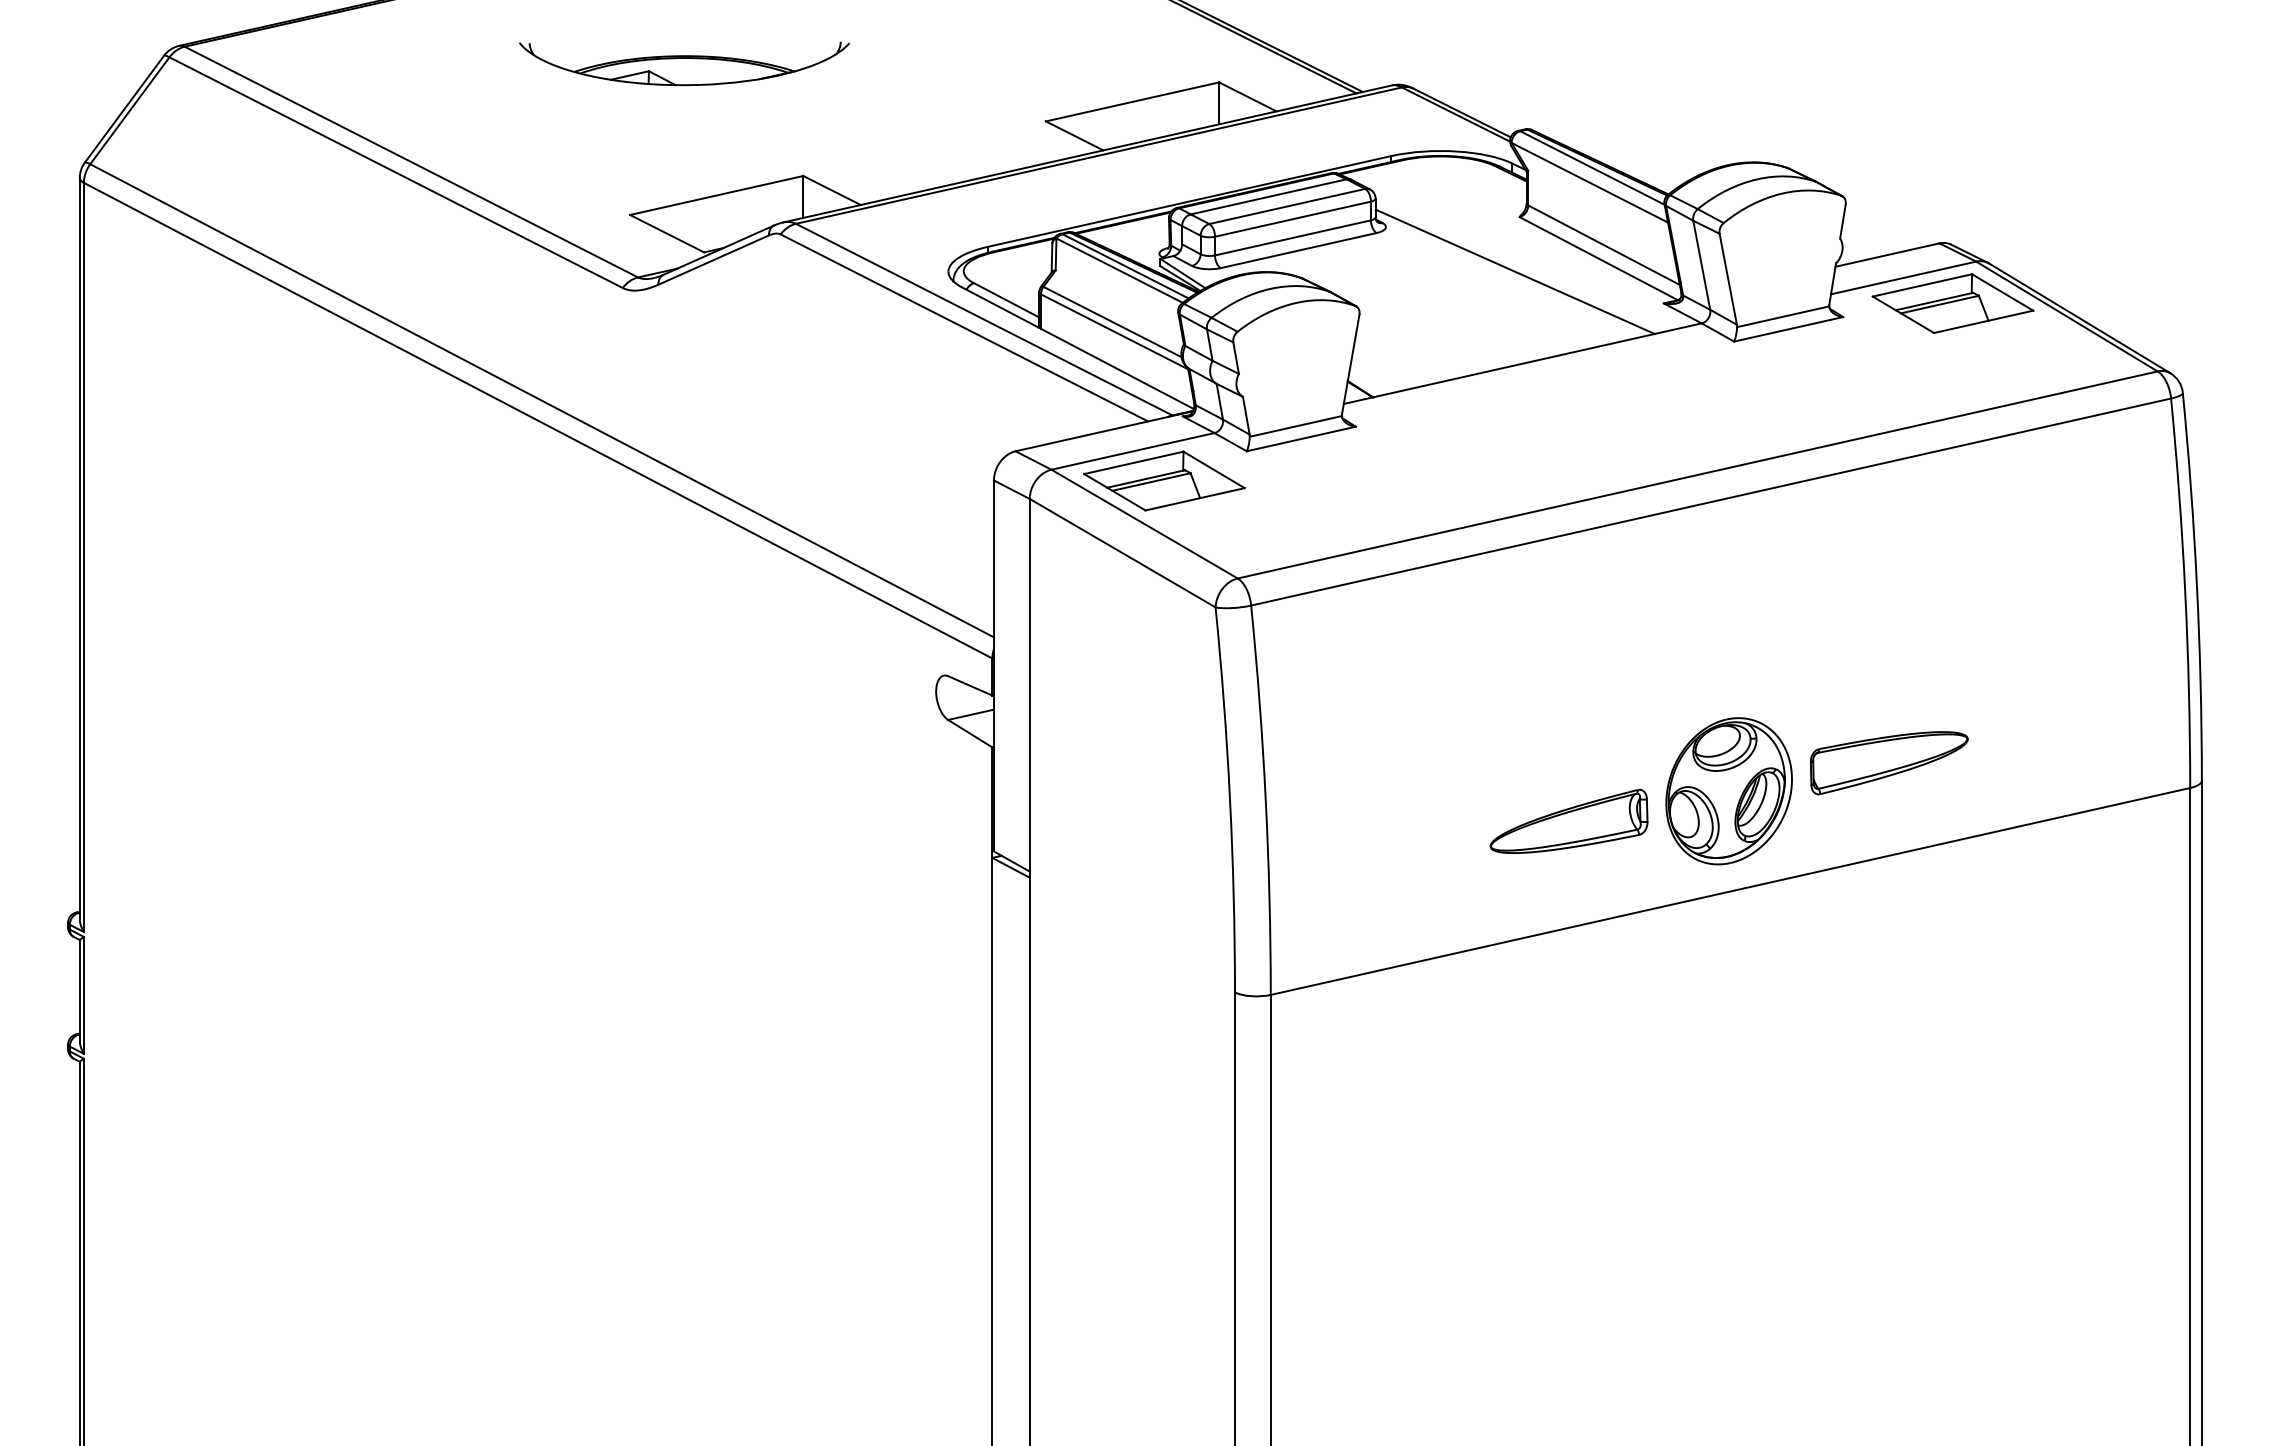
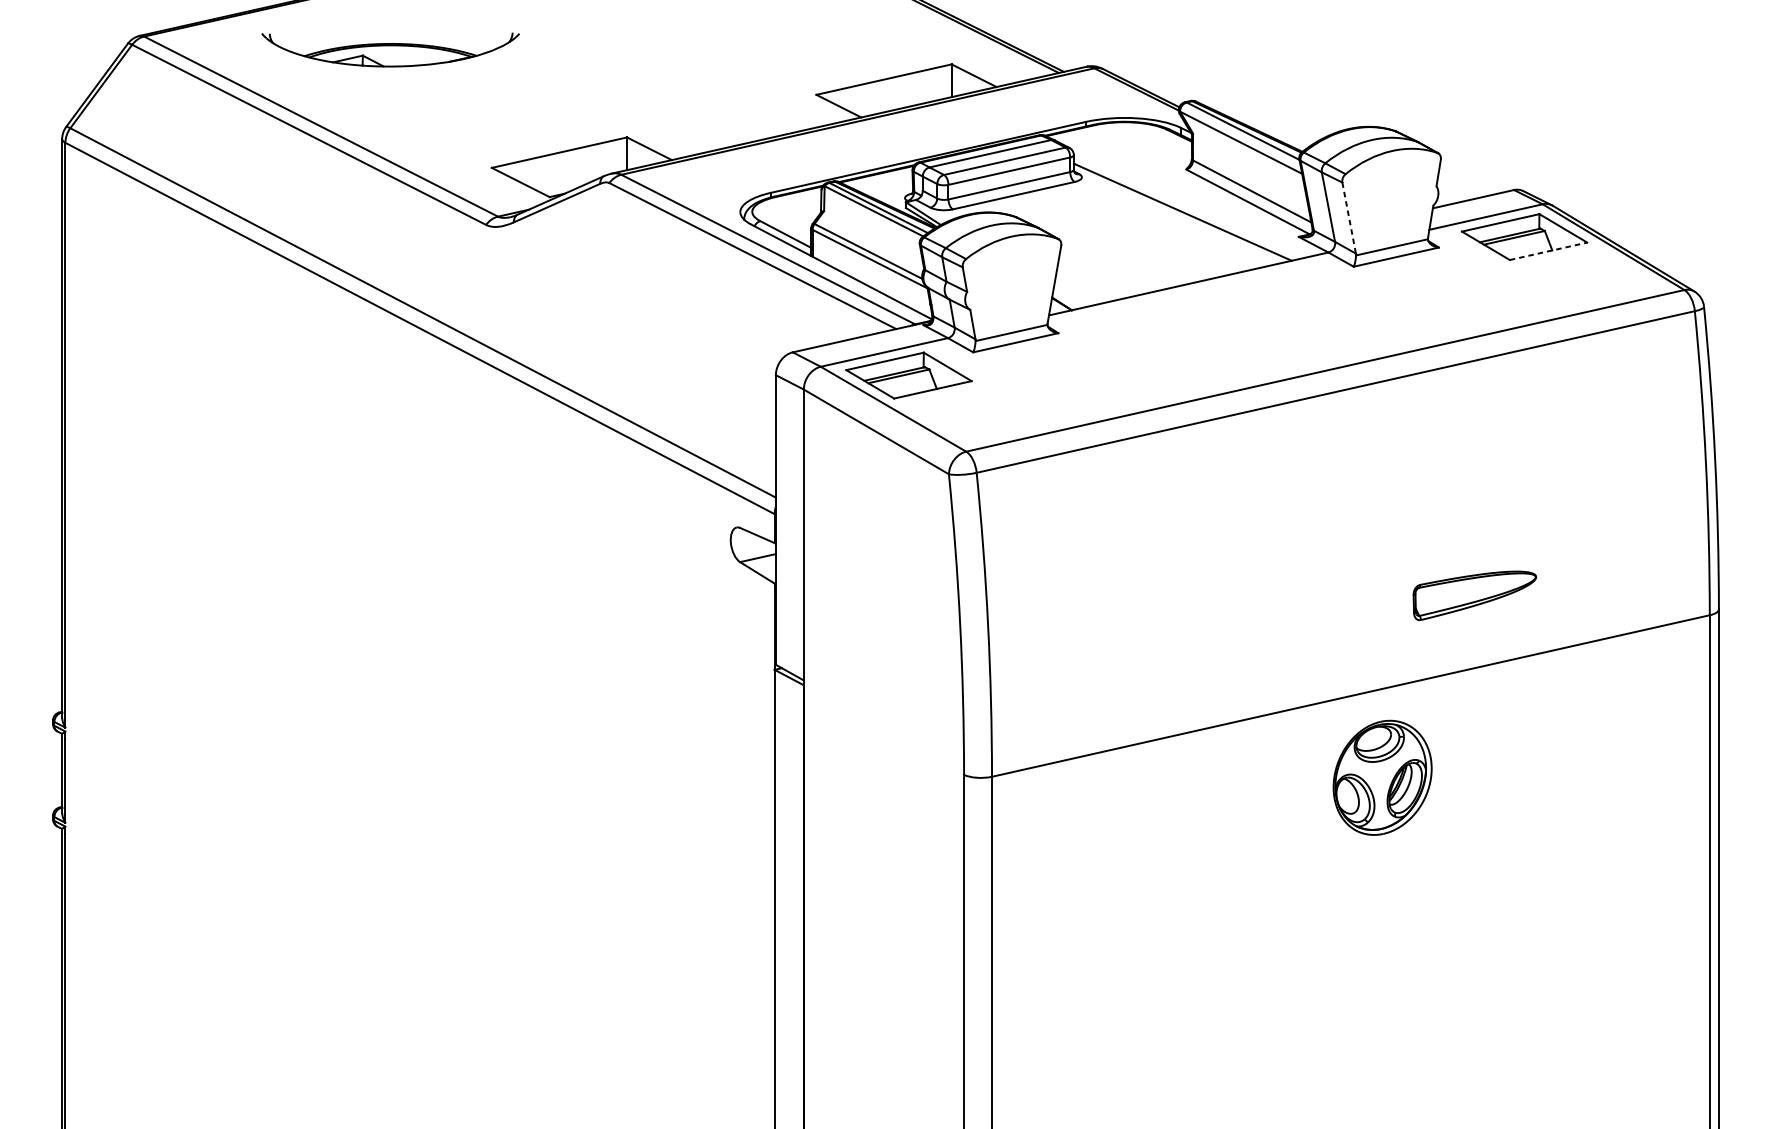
part: (684, 63) -> (390, 49), moved
line: (1728, 279) -> (1349, 218), solid -> dashed
line: (1983, 321) -> (1548, 251), solid -> dashed
part: (1728, 791) -> (1382, 778), moved
part: (1568, 820) -> (1224, 640), removed

